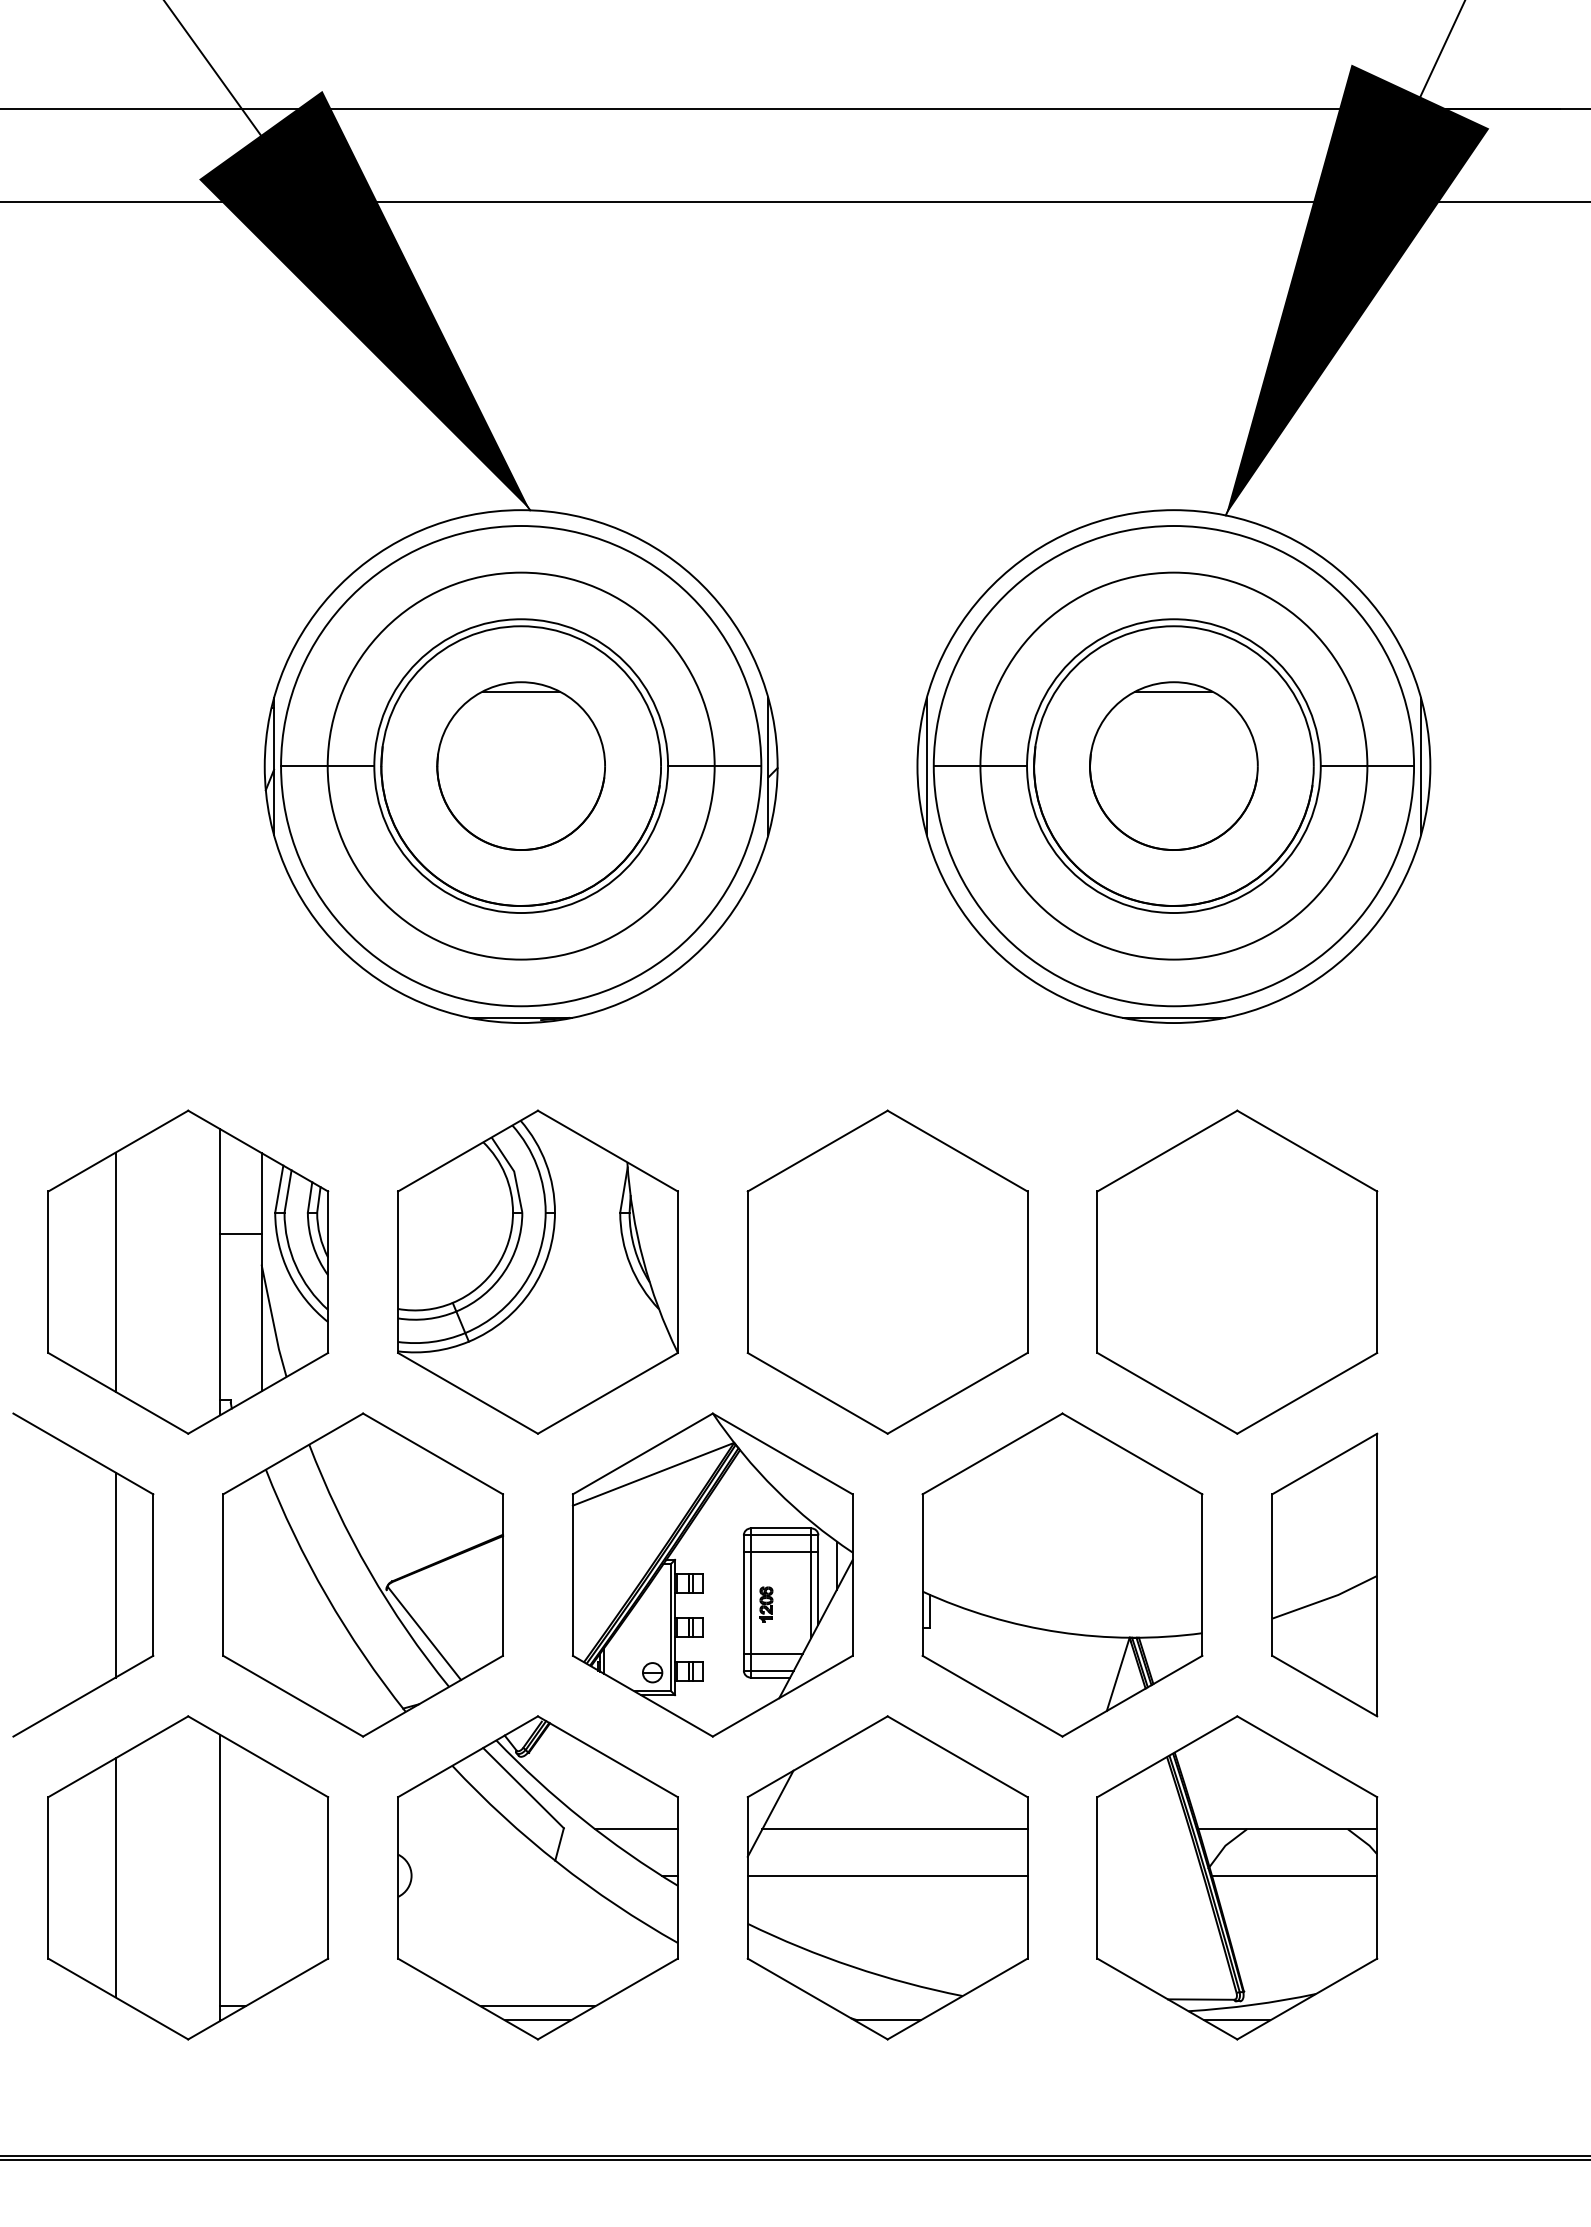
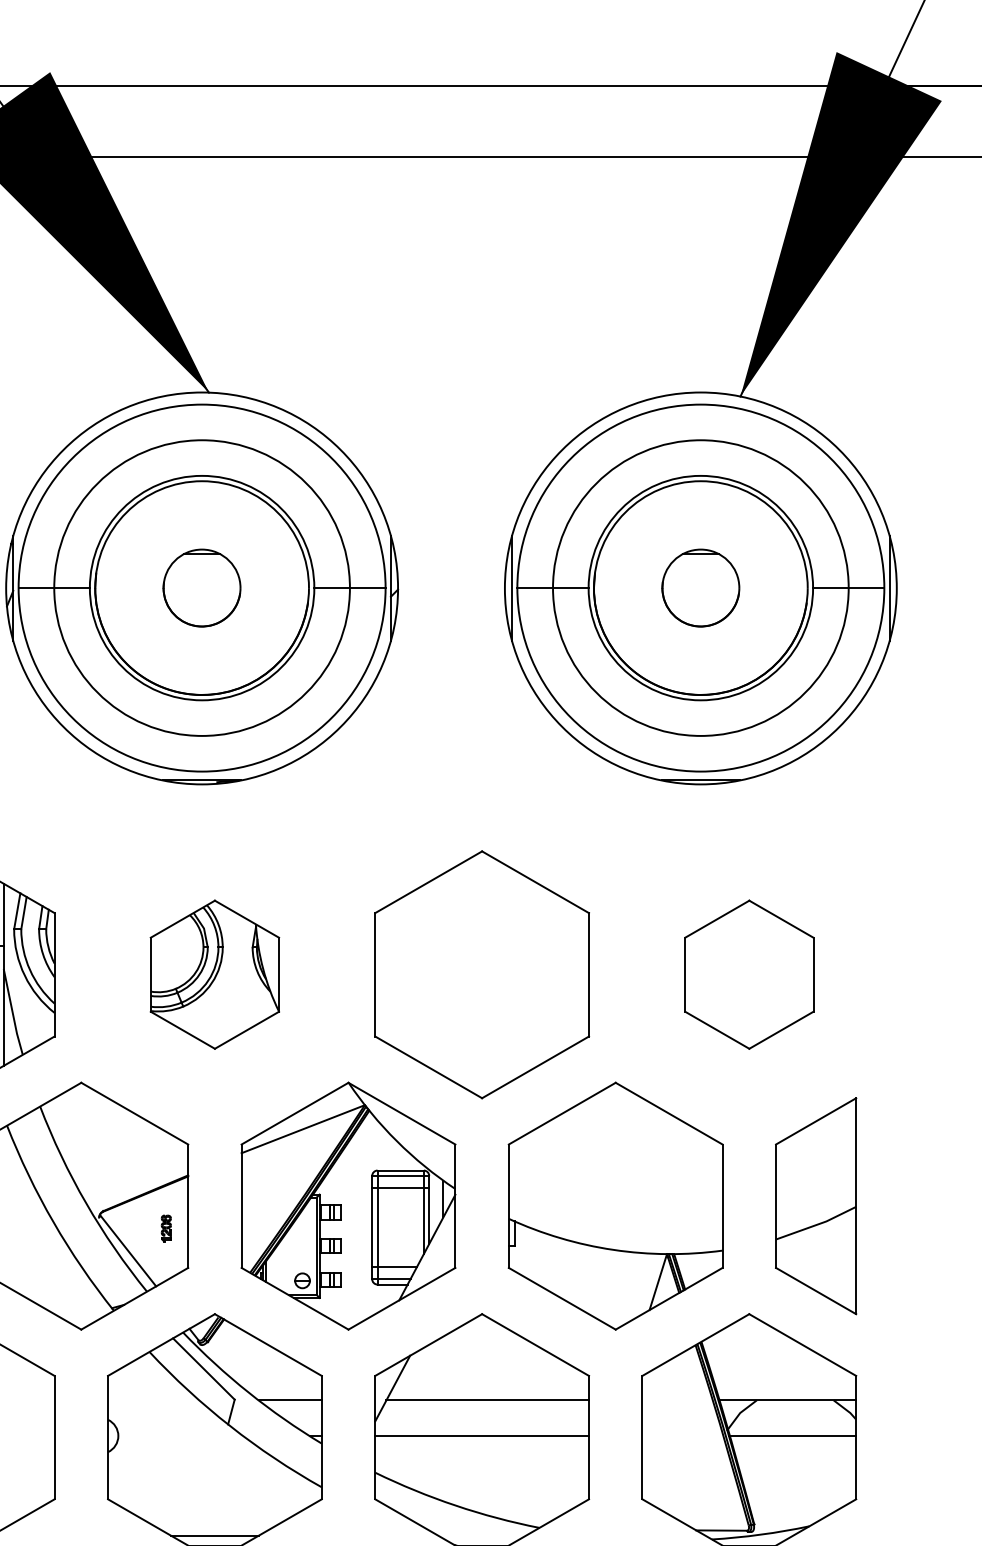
part: (520, 765) -> (201, 587), size x0.6
part: (1173, 765) -> (700, 587), size x0.6
part: (537, 1271) -> (214, 974), size x0.6
part: (1237, 1271) -> (749, 974), size x0.6
part: (766, 1604) -> (166, 1228), moved

